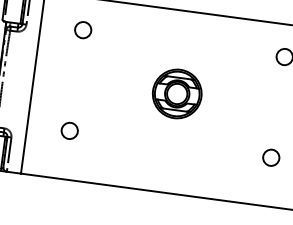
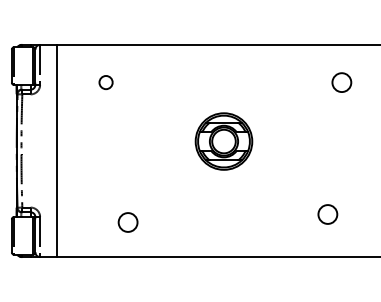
circle: (82, 29) -> (105, 82), size x0.7
circle: (69, 130) -> (127, 222), moved
circle: (270, 157) -> (327, 214), moved

